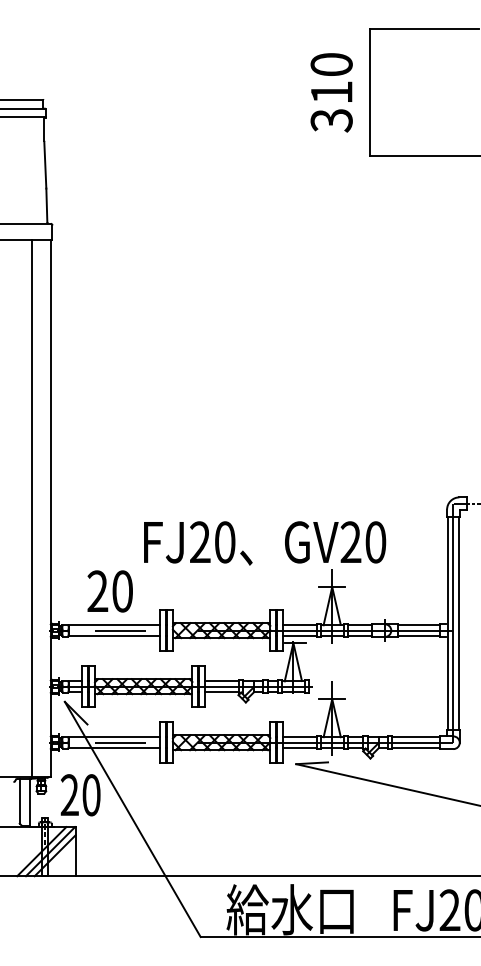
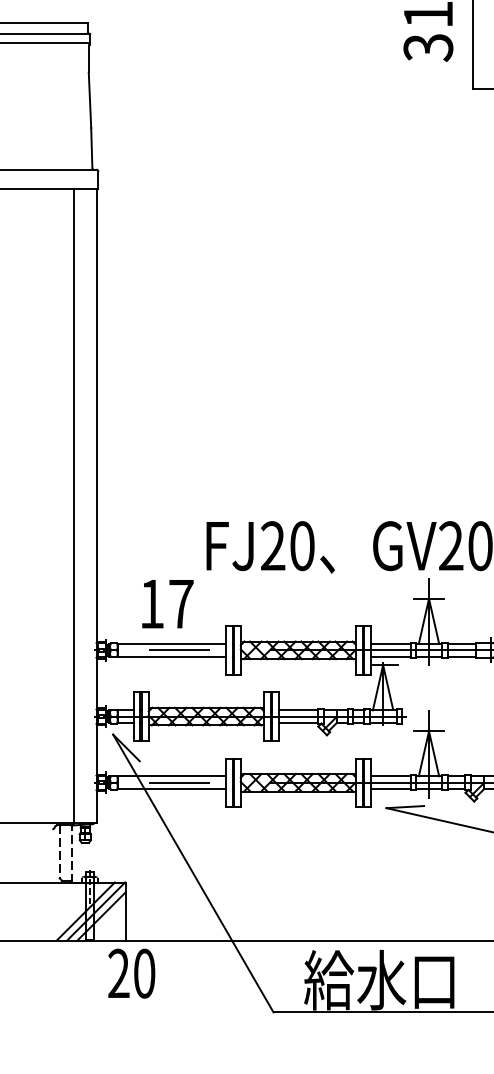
text: (109, 591) -> (165, 604), 20 -> 17
text: (80, 795) -> (131, 973), moved
line: (19, 801) -> (59, 852), solid -> dashed
line: (30, 803) -> (72, 854), solid -> dashed

